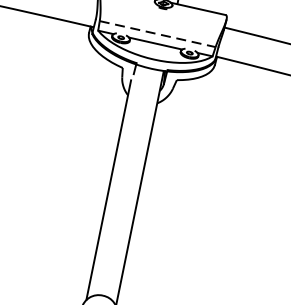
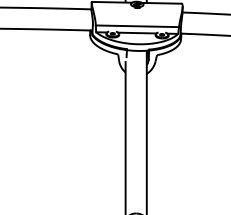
line: (157, 34) -> (137, 26), dashed -> solid

